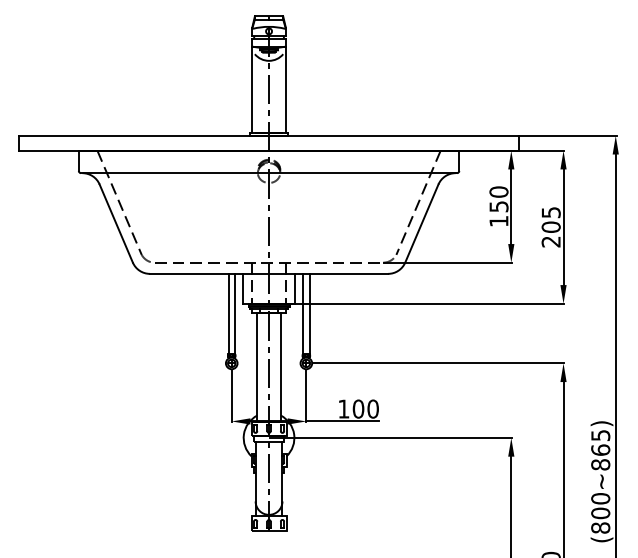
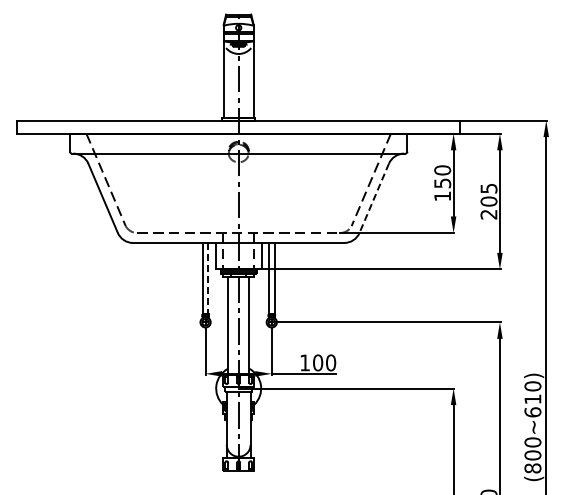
line: (422, 223) -> (374, 198), solid -> dashed
line: (235, 313) -> (208, 278), solid -> dashed
text: (600, 450) -> (532, 399), (800~865) -> (800~610)

